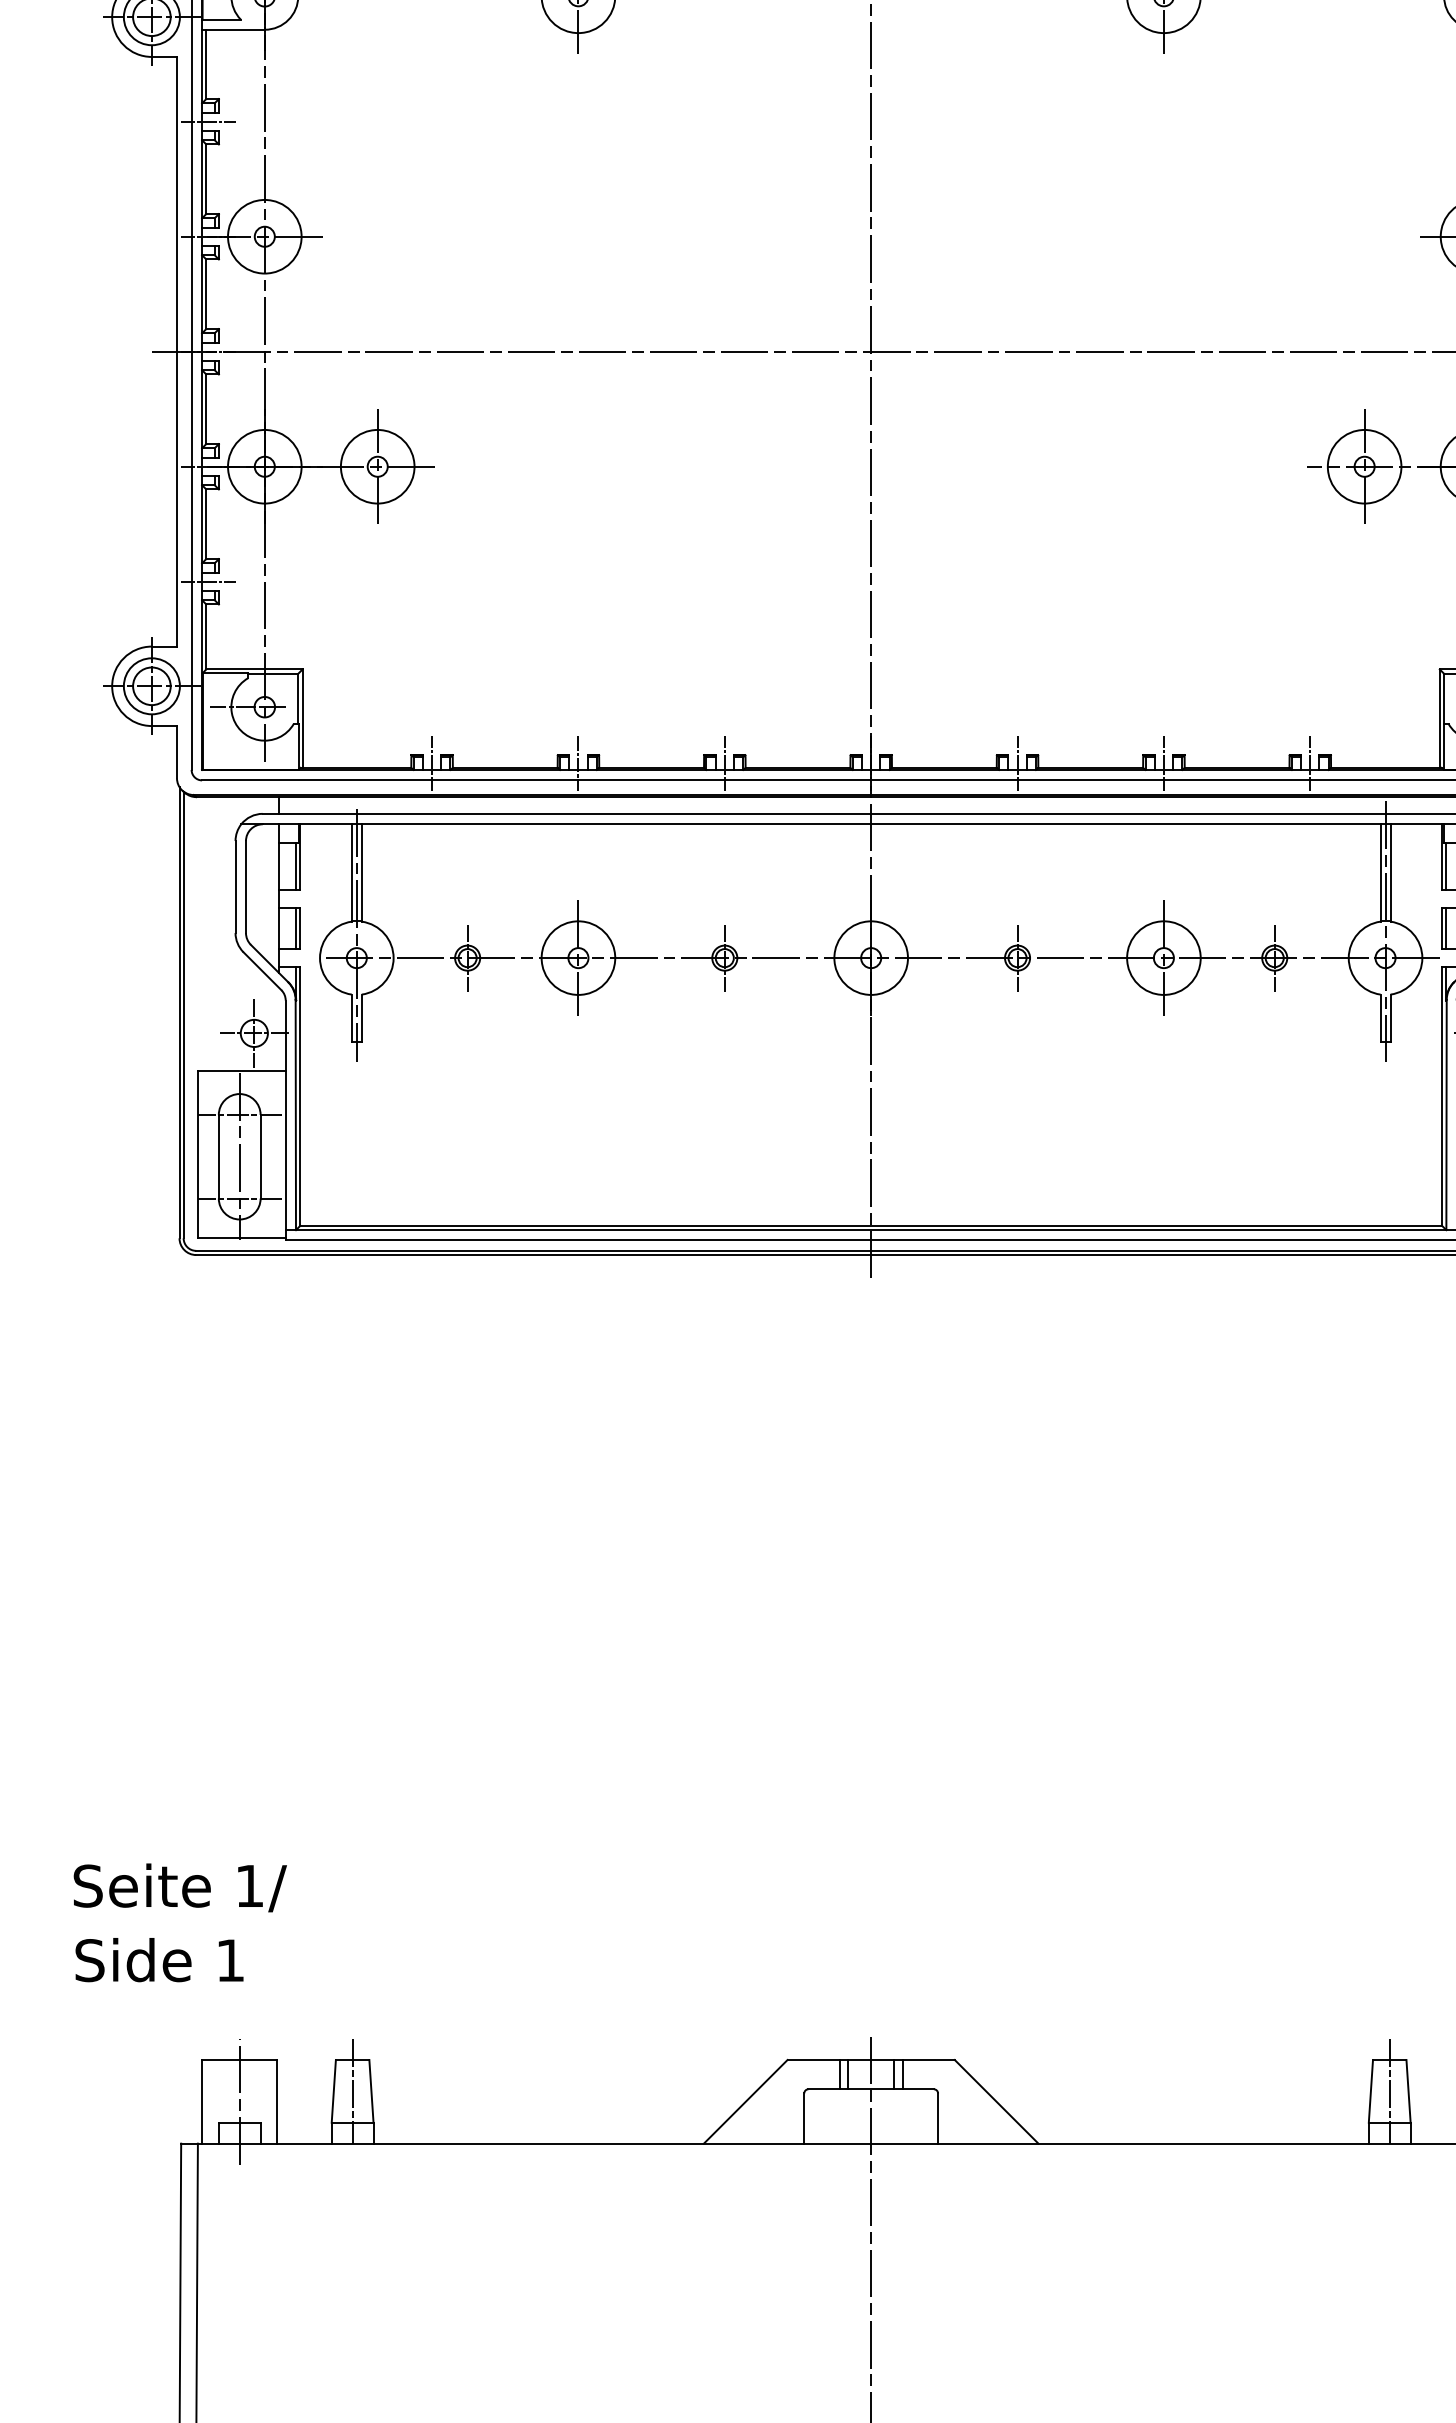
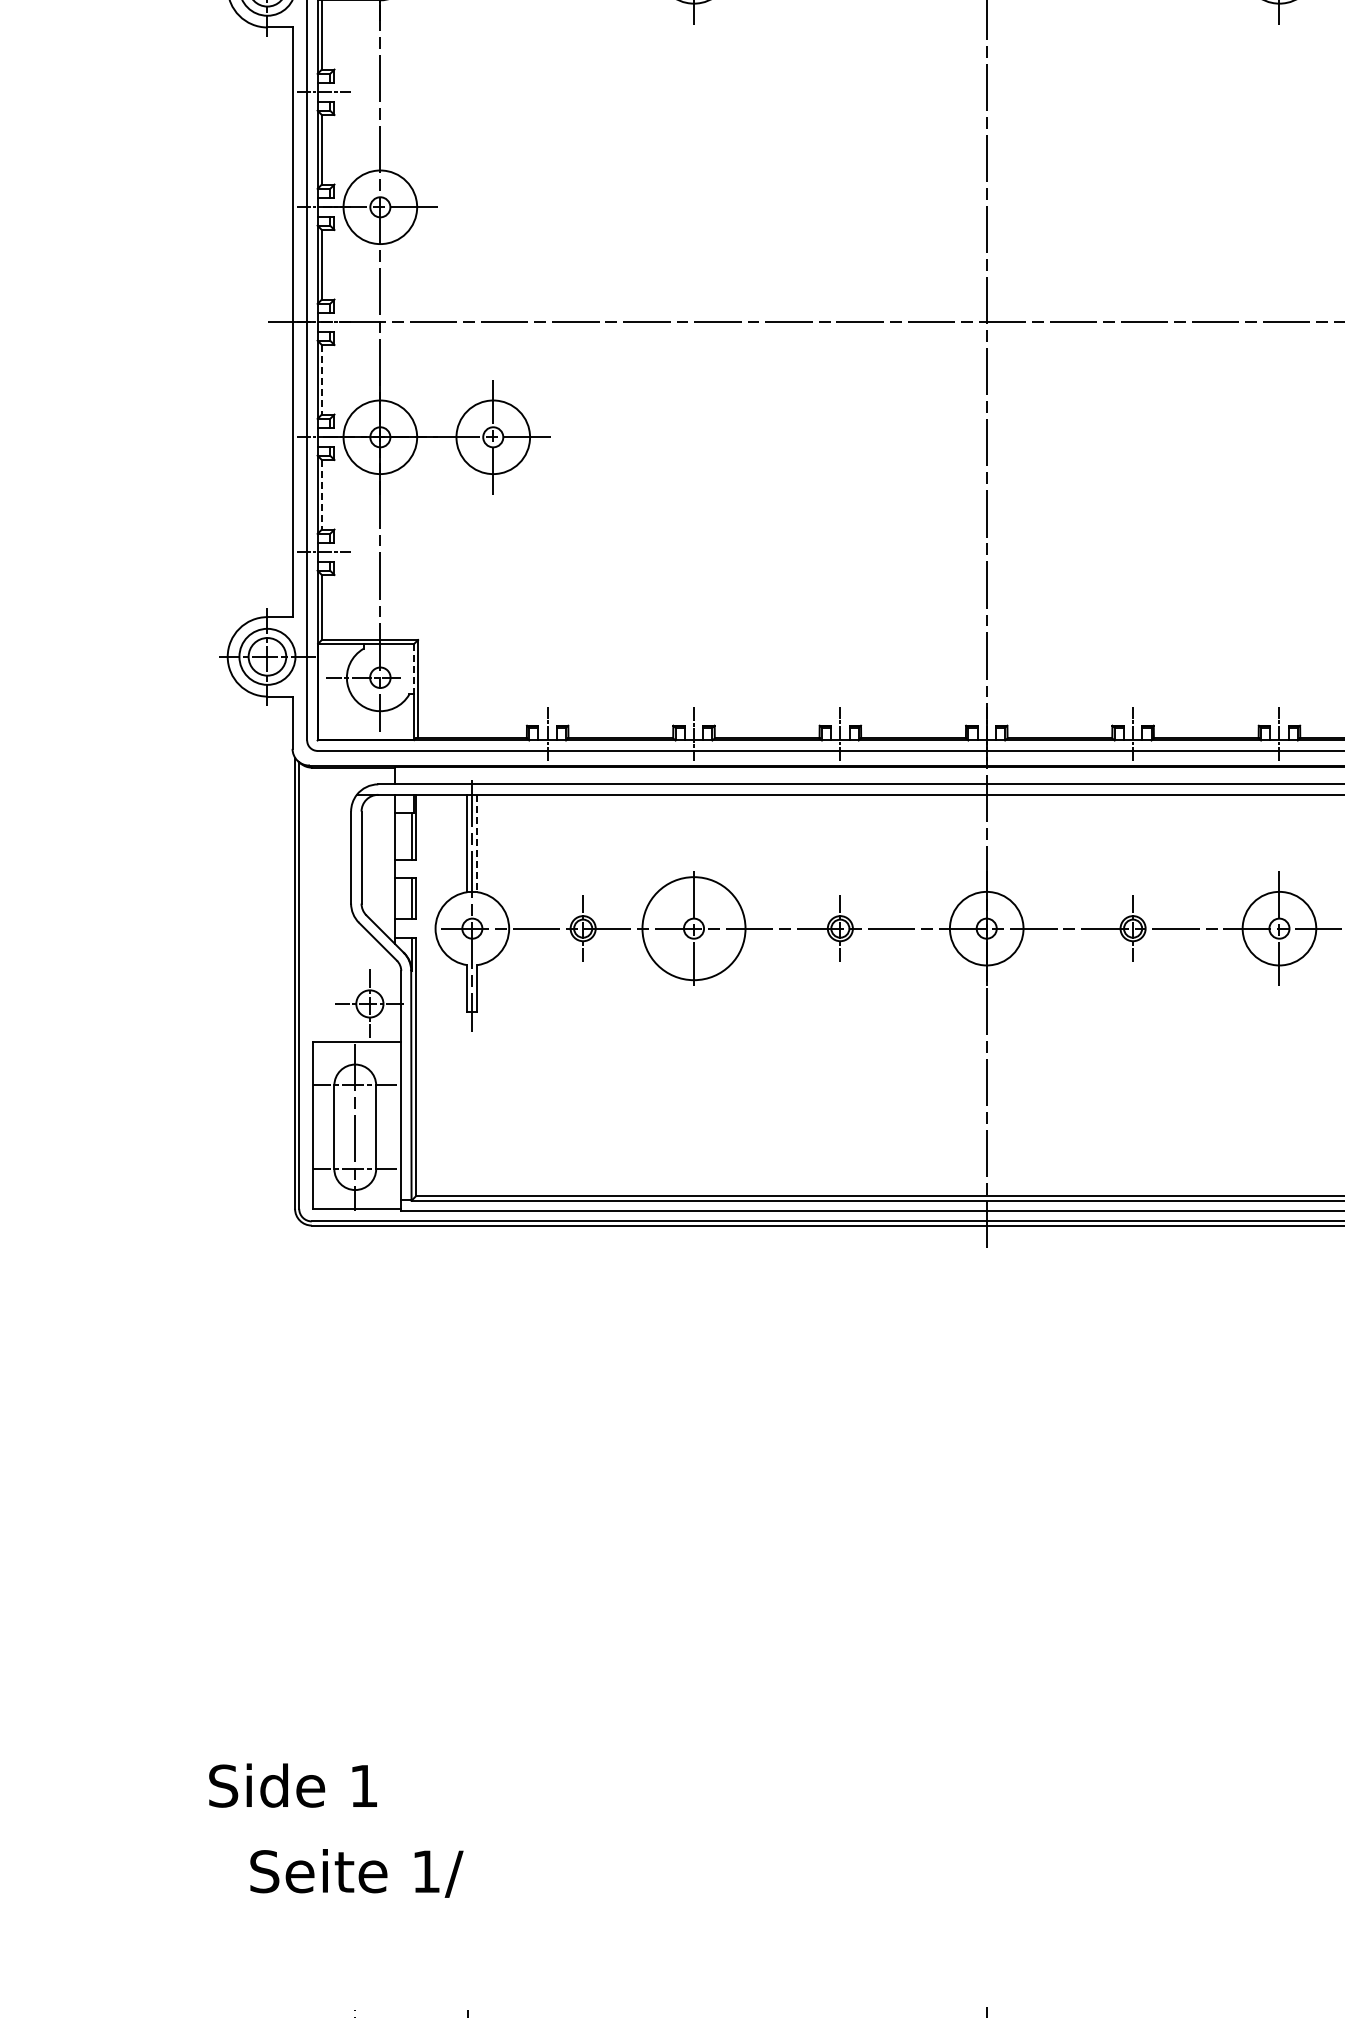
line: (206, 409) -> (322, 380), solid -> dashed
line: (206, 524) -> (322, 495), solid -> dashed
line: (298, 699) -> (414, 670), solid -> dashed
line: (361, 872) -> (477, 843), solid -> dashed
circle: (578, 957) -> (694, 928), size x1.4
text: (179, 1887) -> (356, 1873), moved
text: (159, 1960) -> (293, 1786), moved

